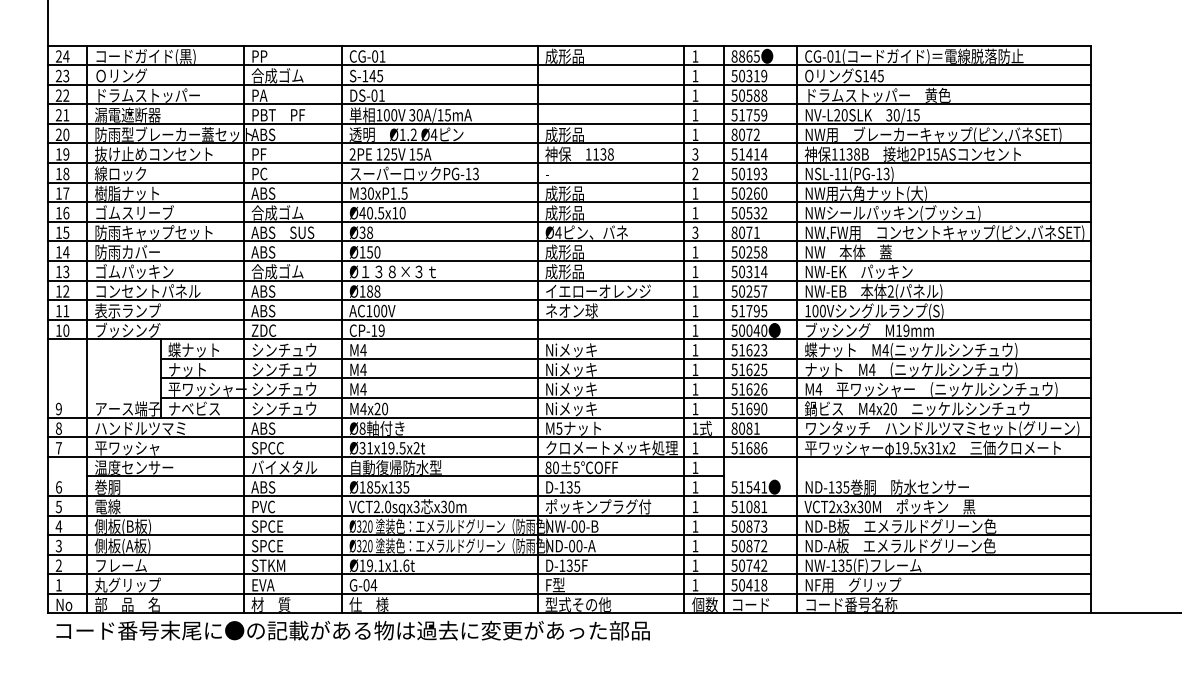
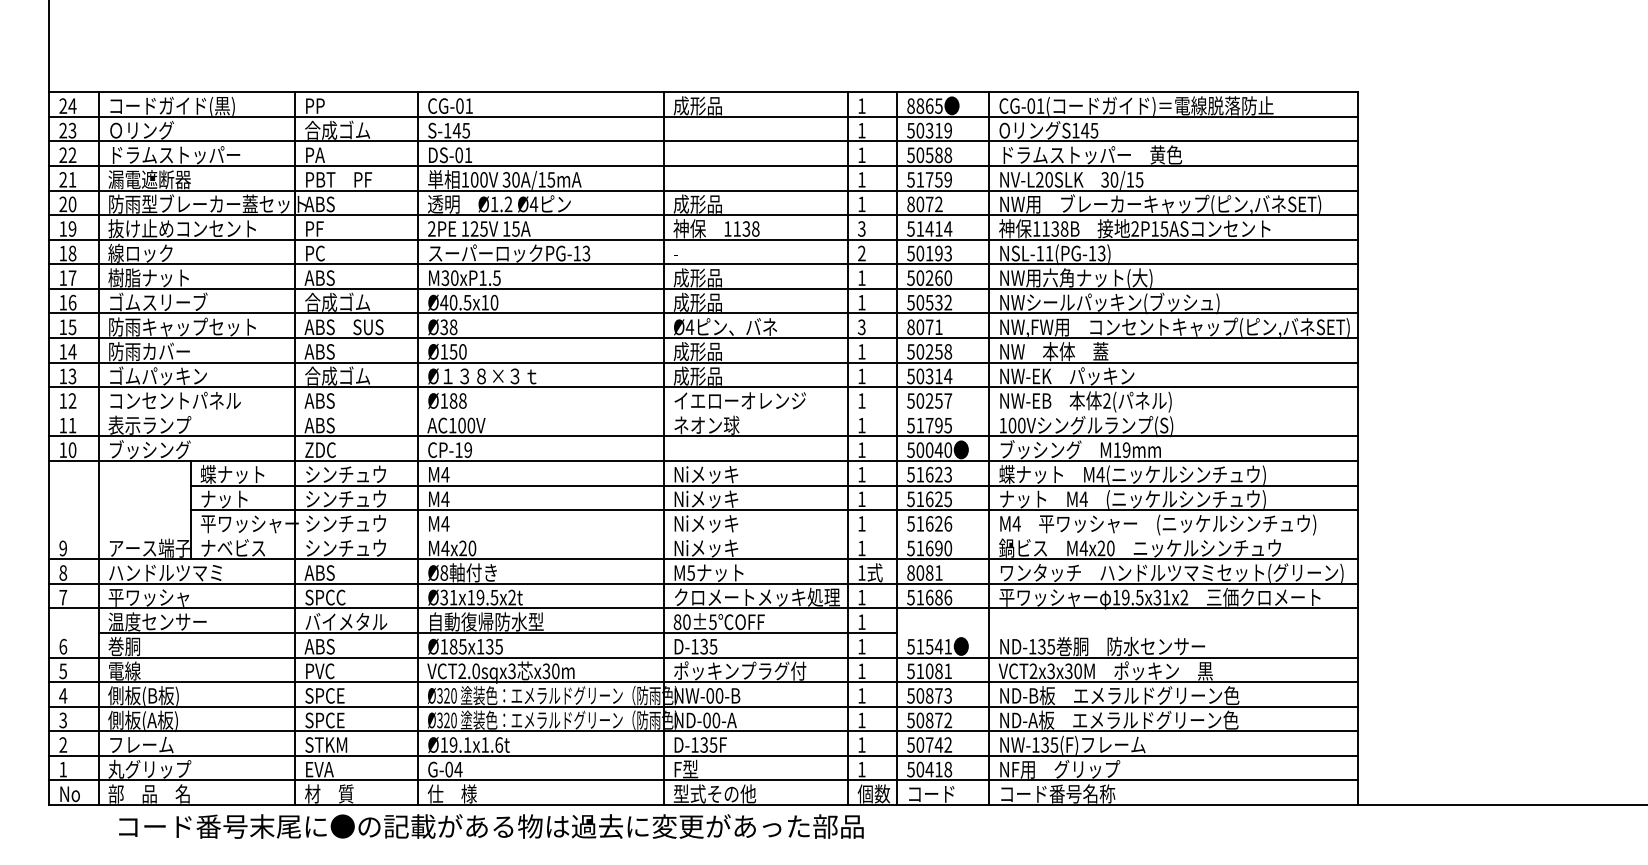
line: (569, 299) -> (703, 411), removed
line: (625, 397) -> (773, 534), removed
text: (353, 630) -> (491, 826), moved

